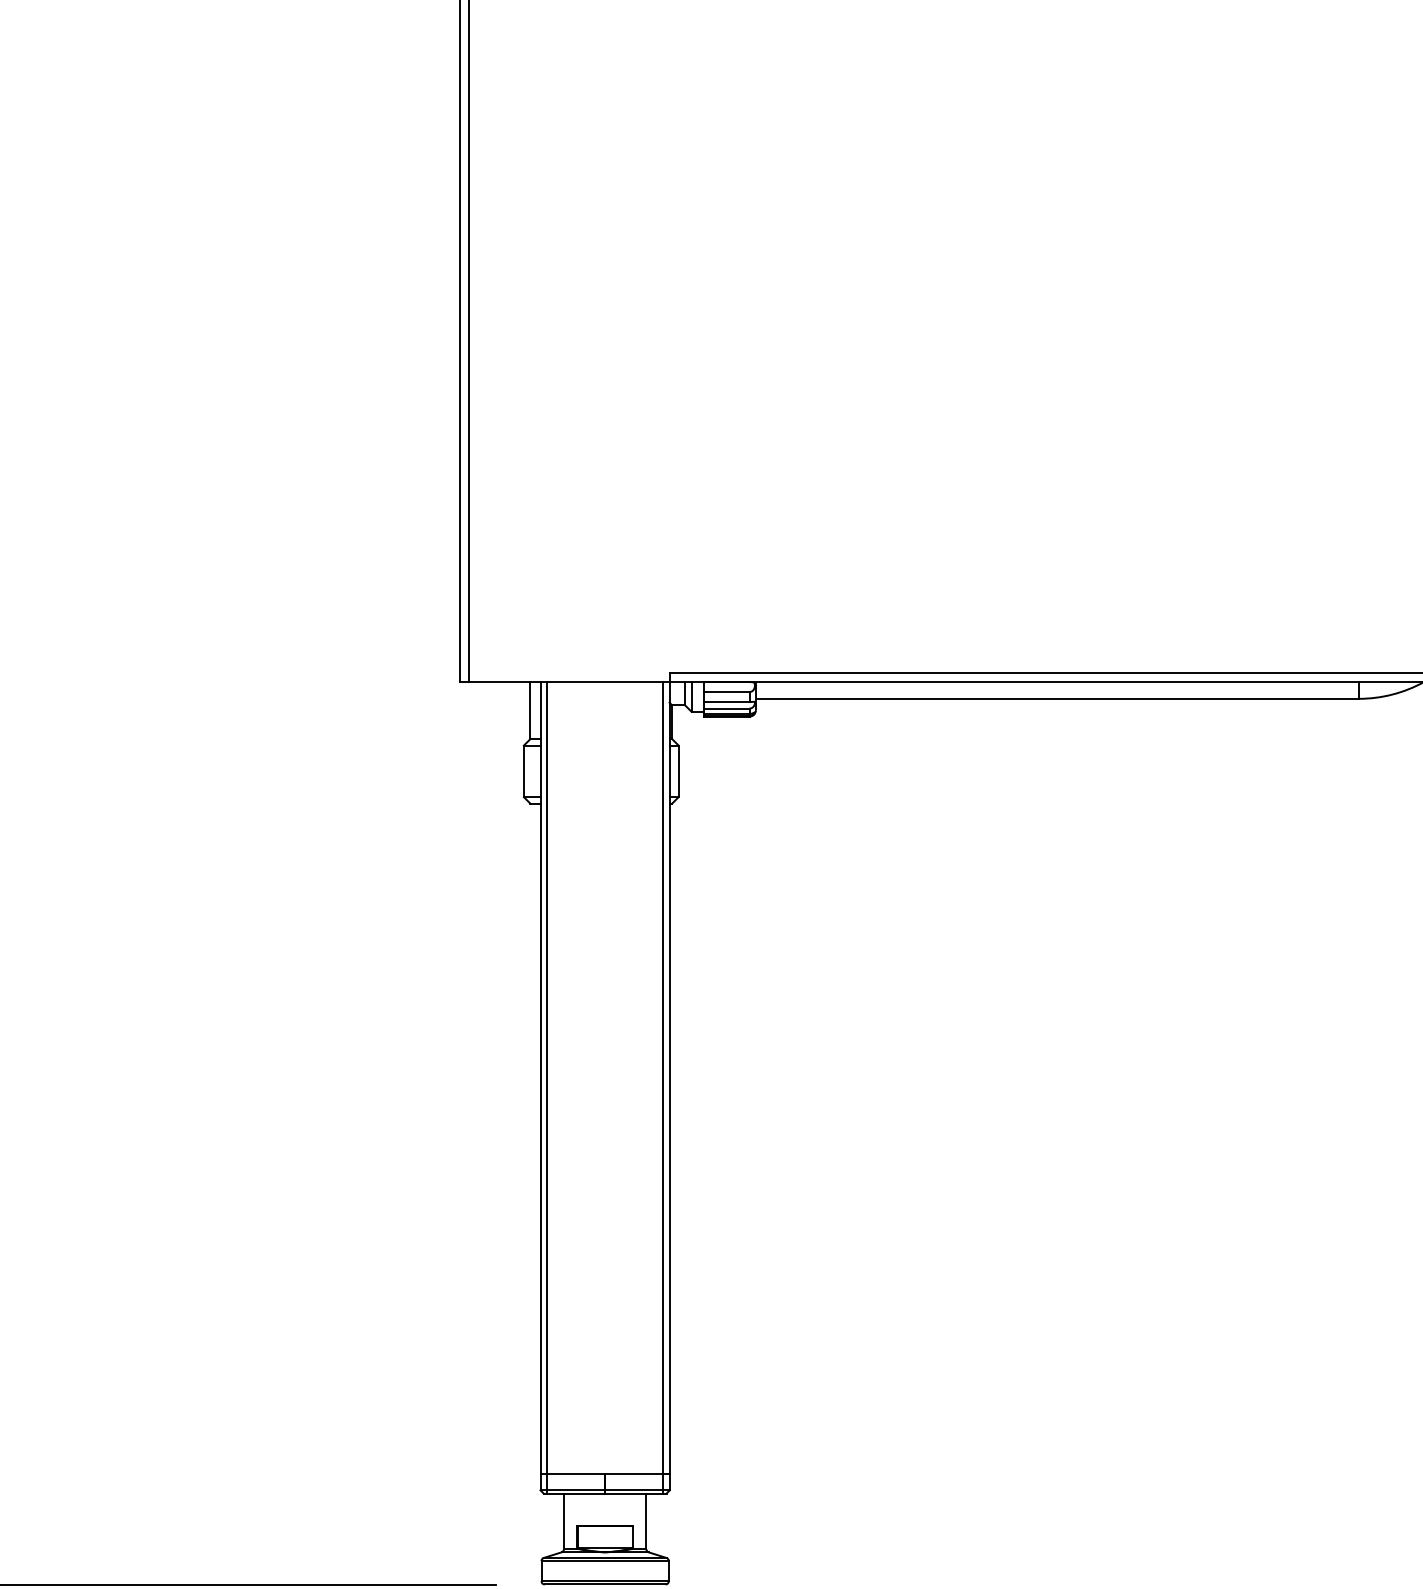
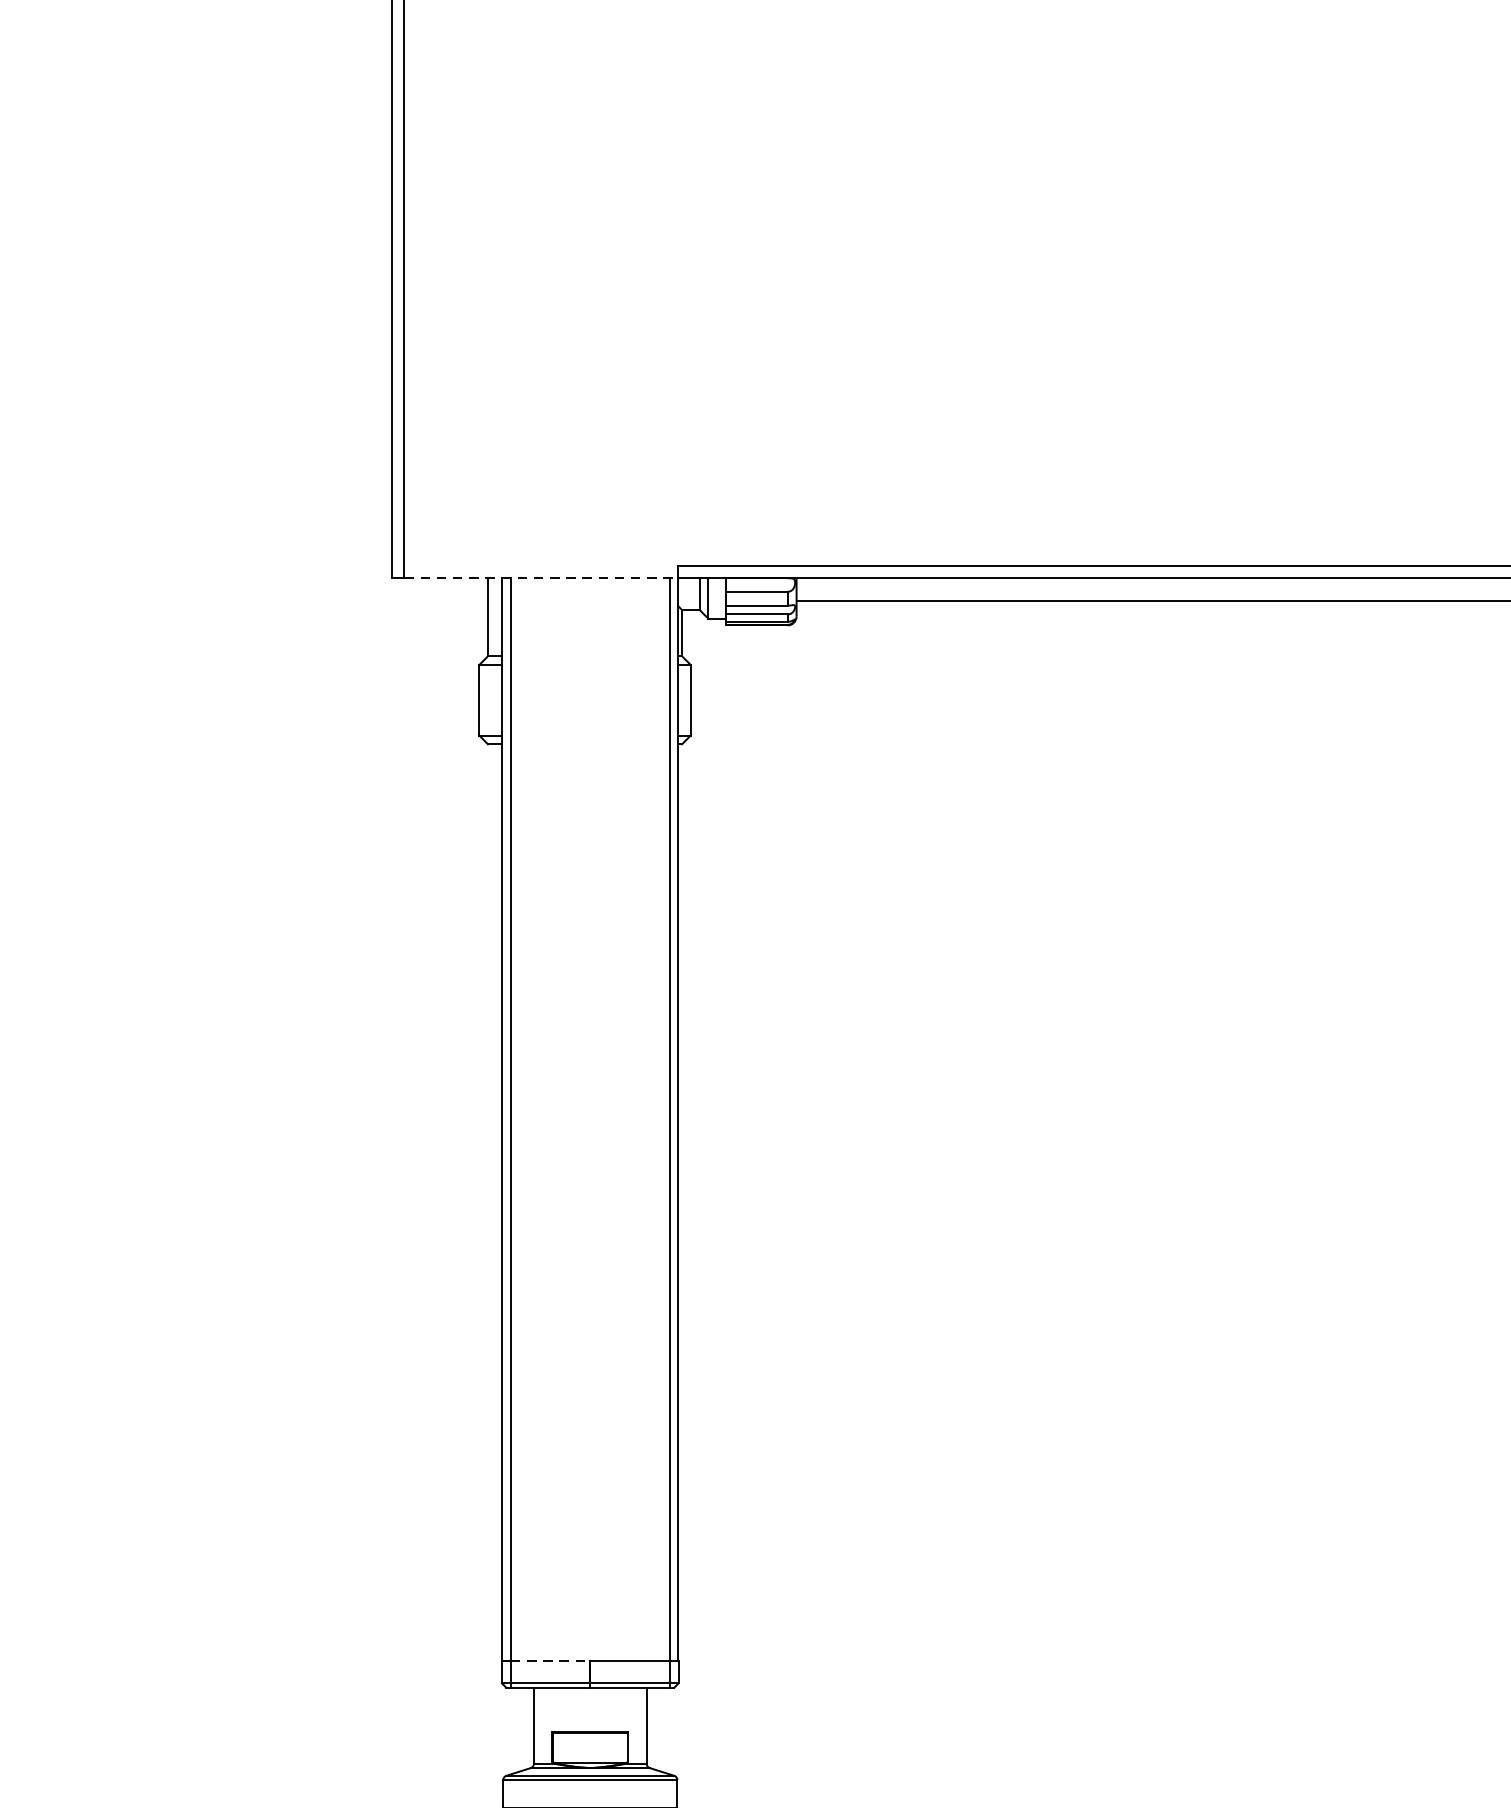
line: (569, 681) -> (541, 577), solid -> dashed
line: (576, 1474) -> (551, 1661), solid -> dashed

